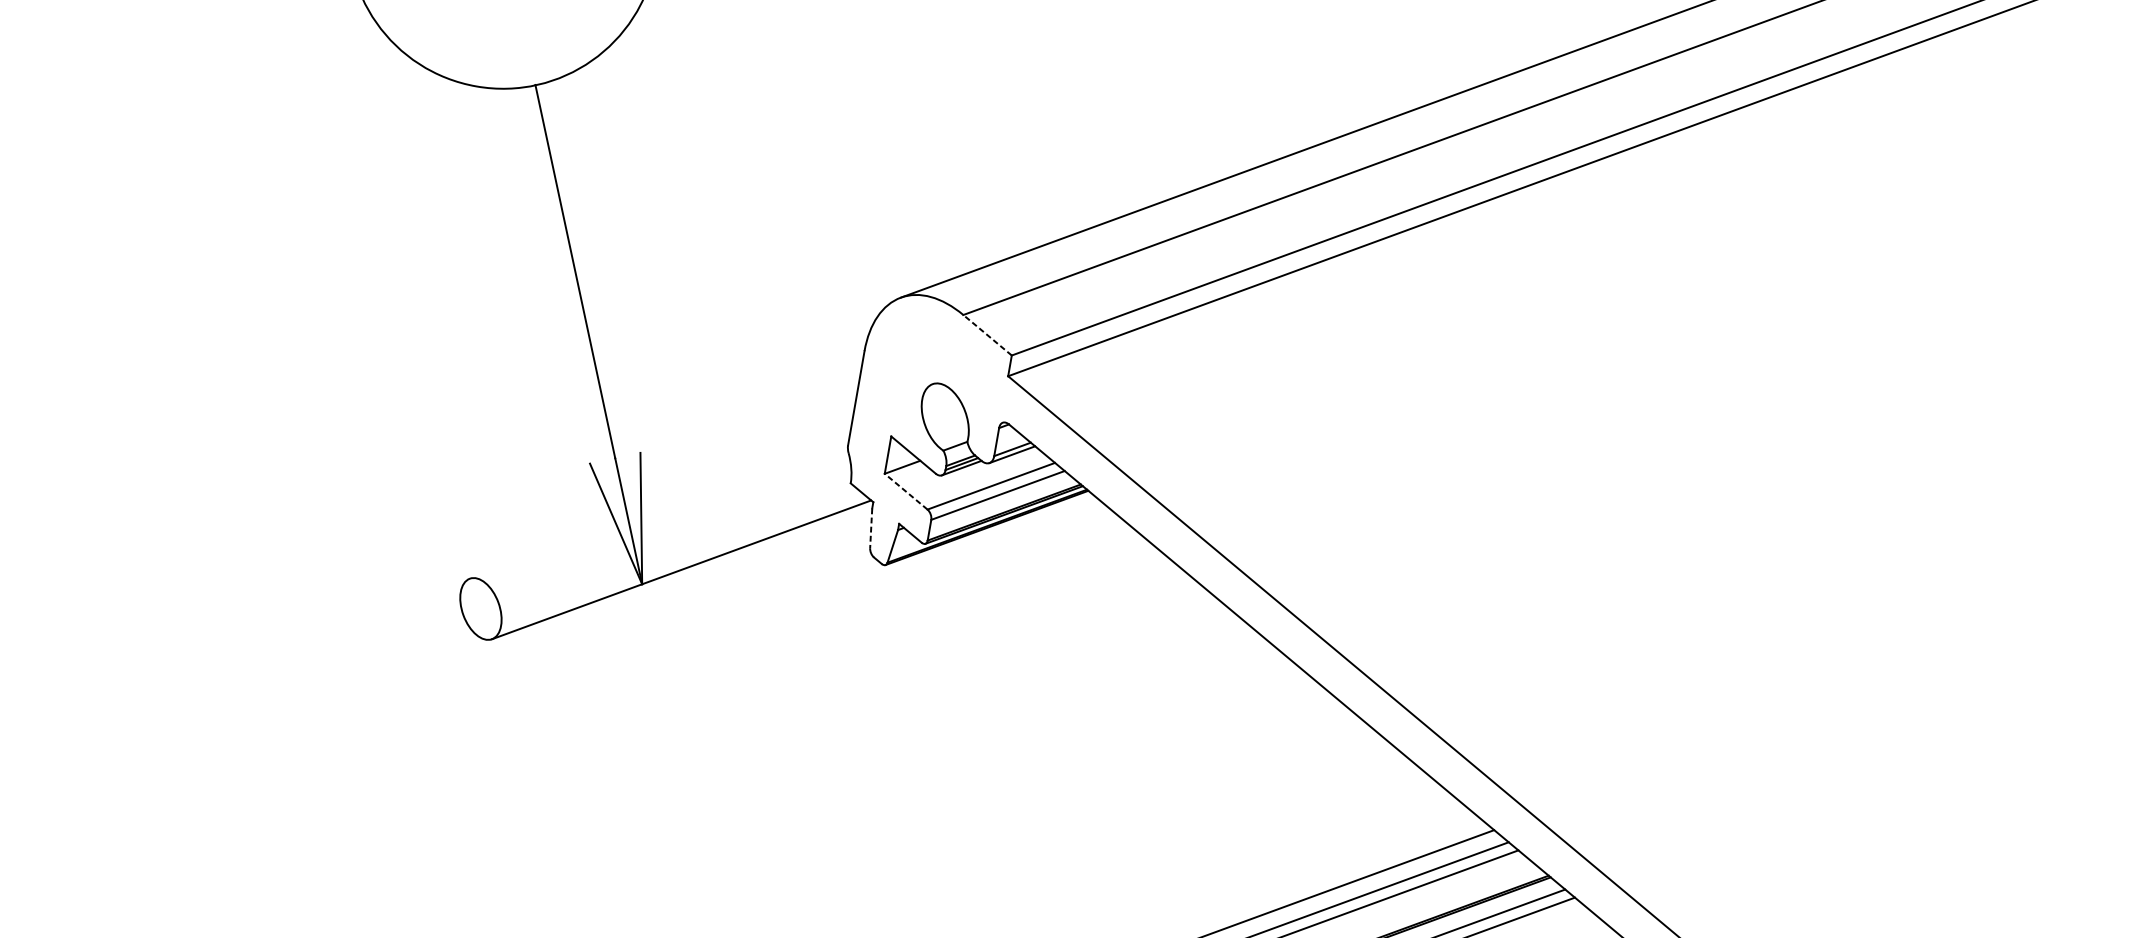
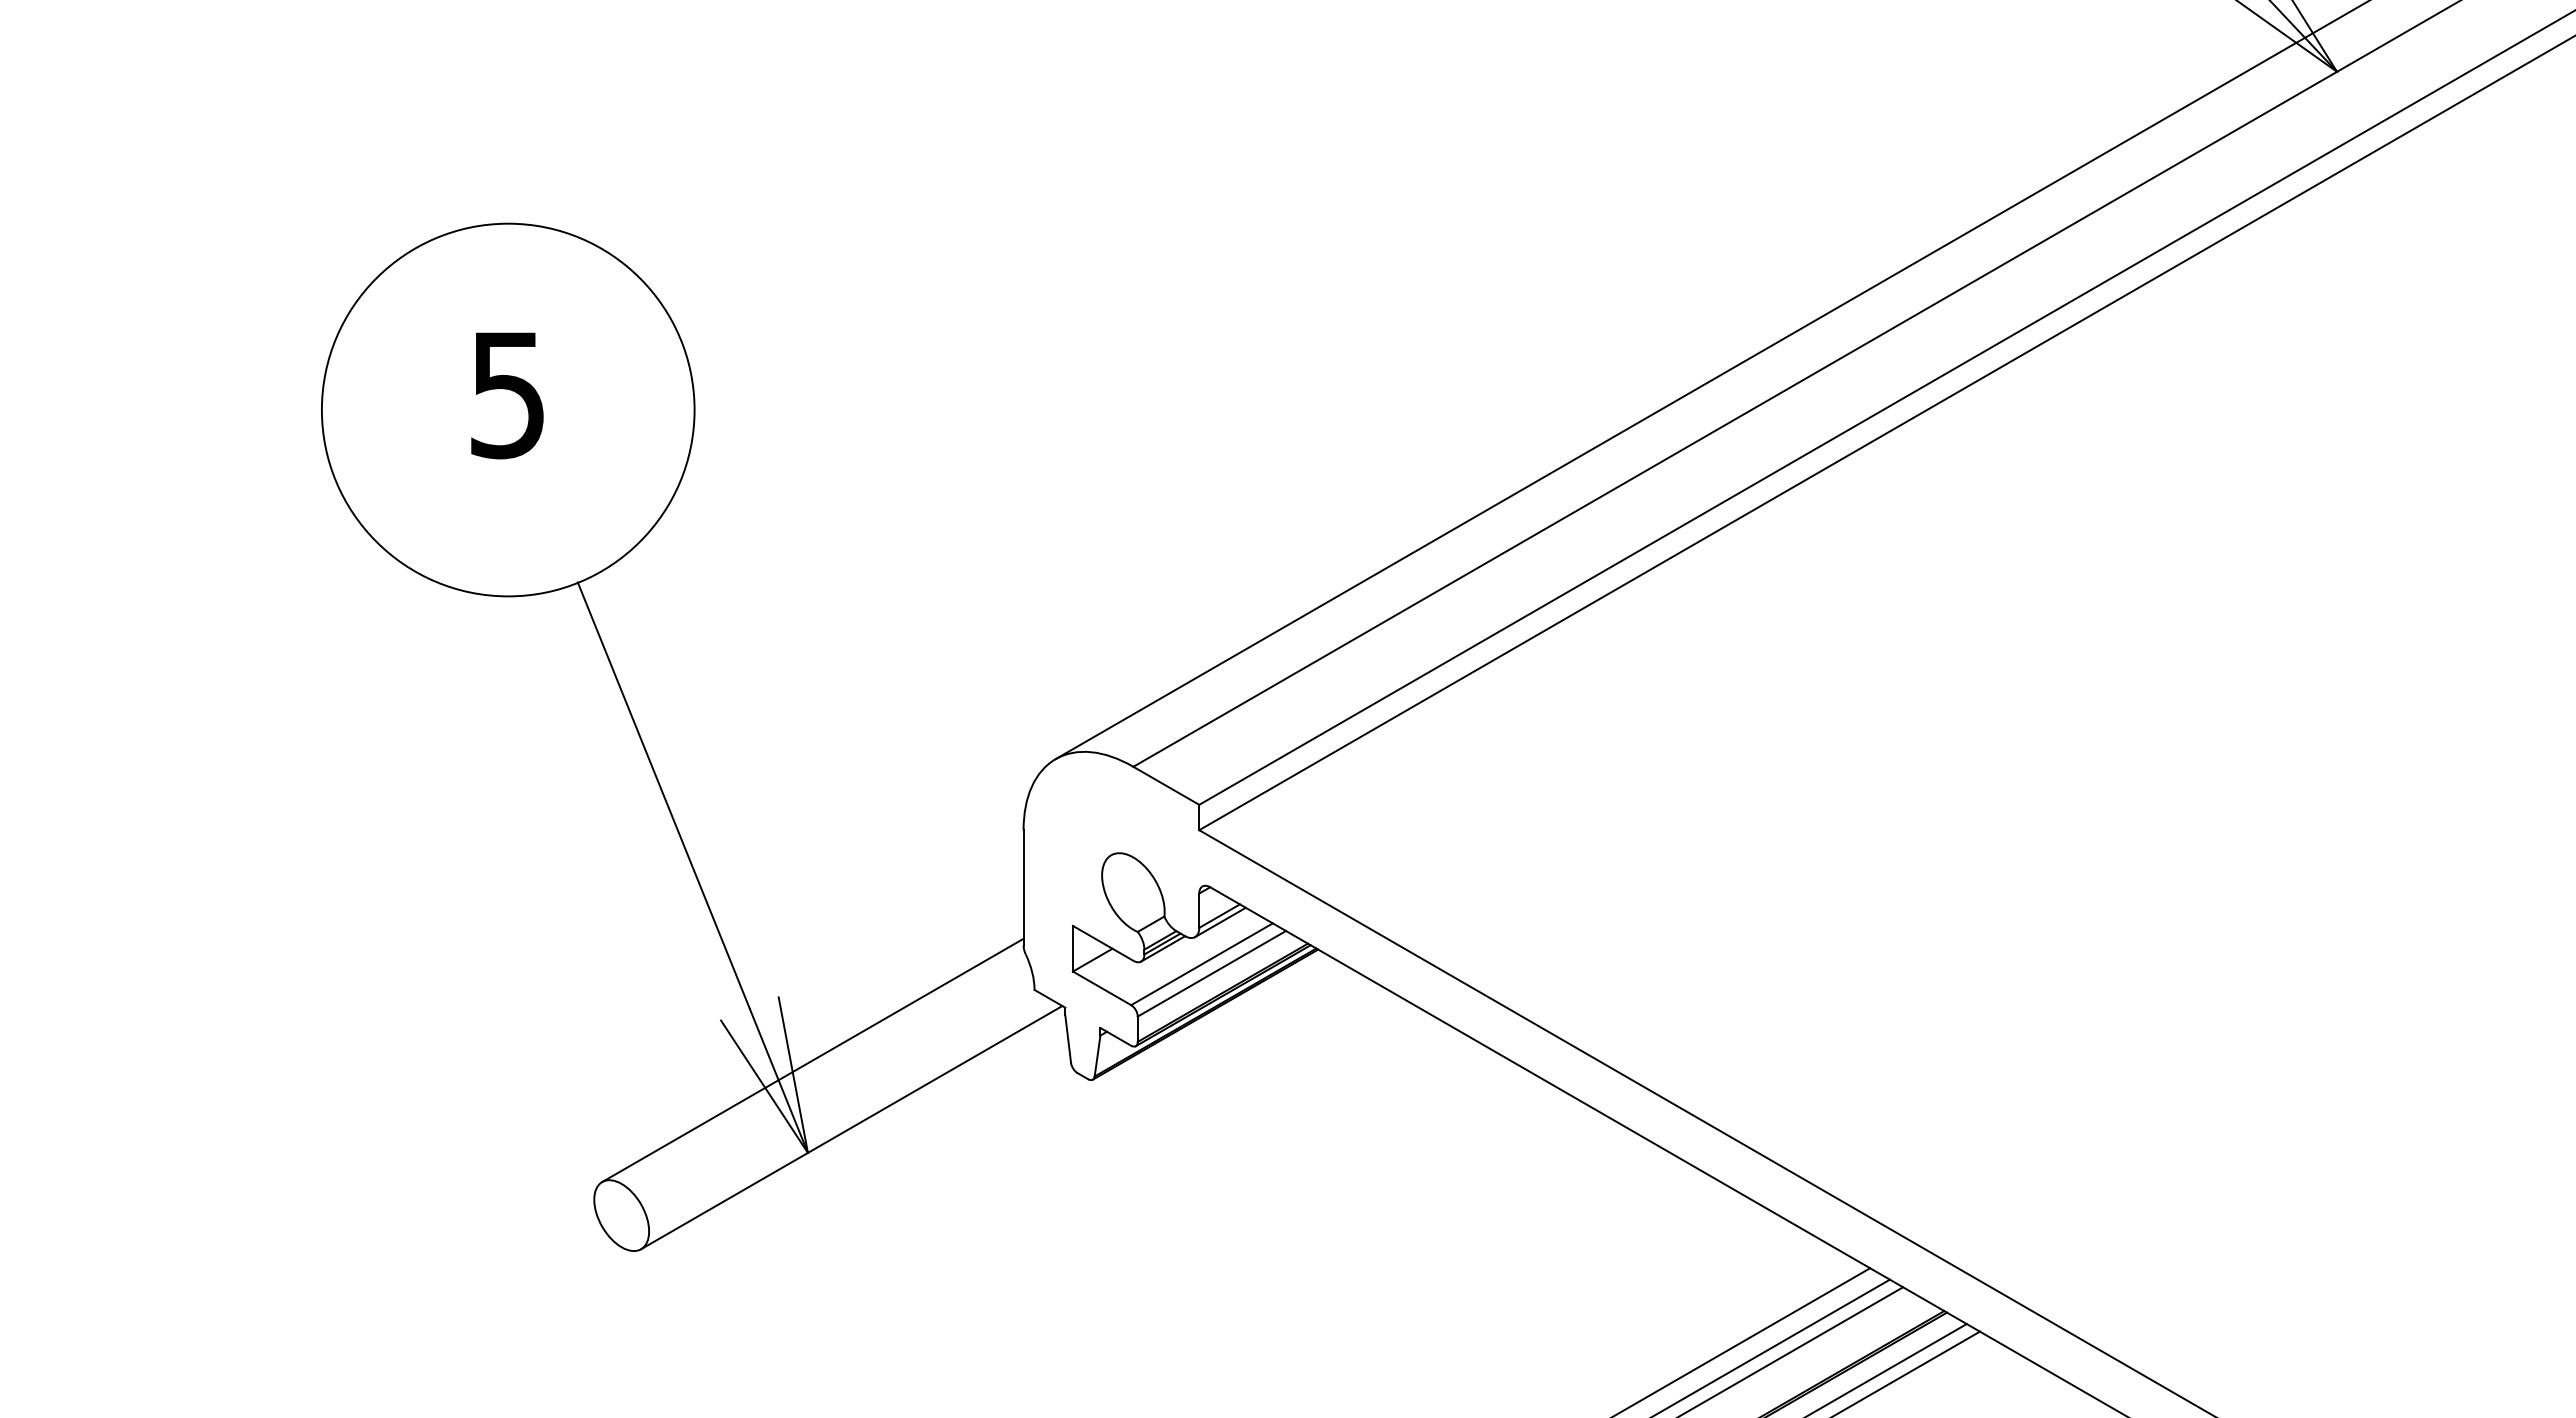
line: (986, 334) -> (1165, 785), dashed -> solid
line: (906, 491) -> (1102, 988), dashed -> solid
line: (659, 509) -> (812, 1060), added
line: (871, 528) -> (1068, 1039), dashed -> solid

